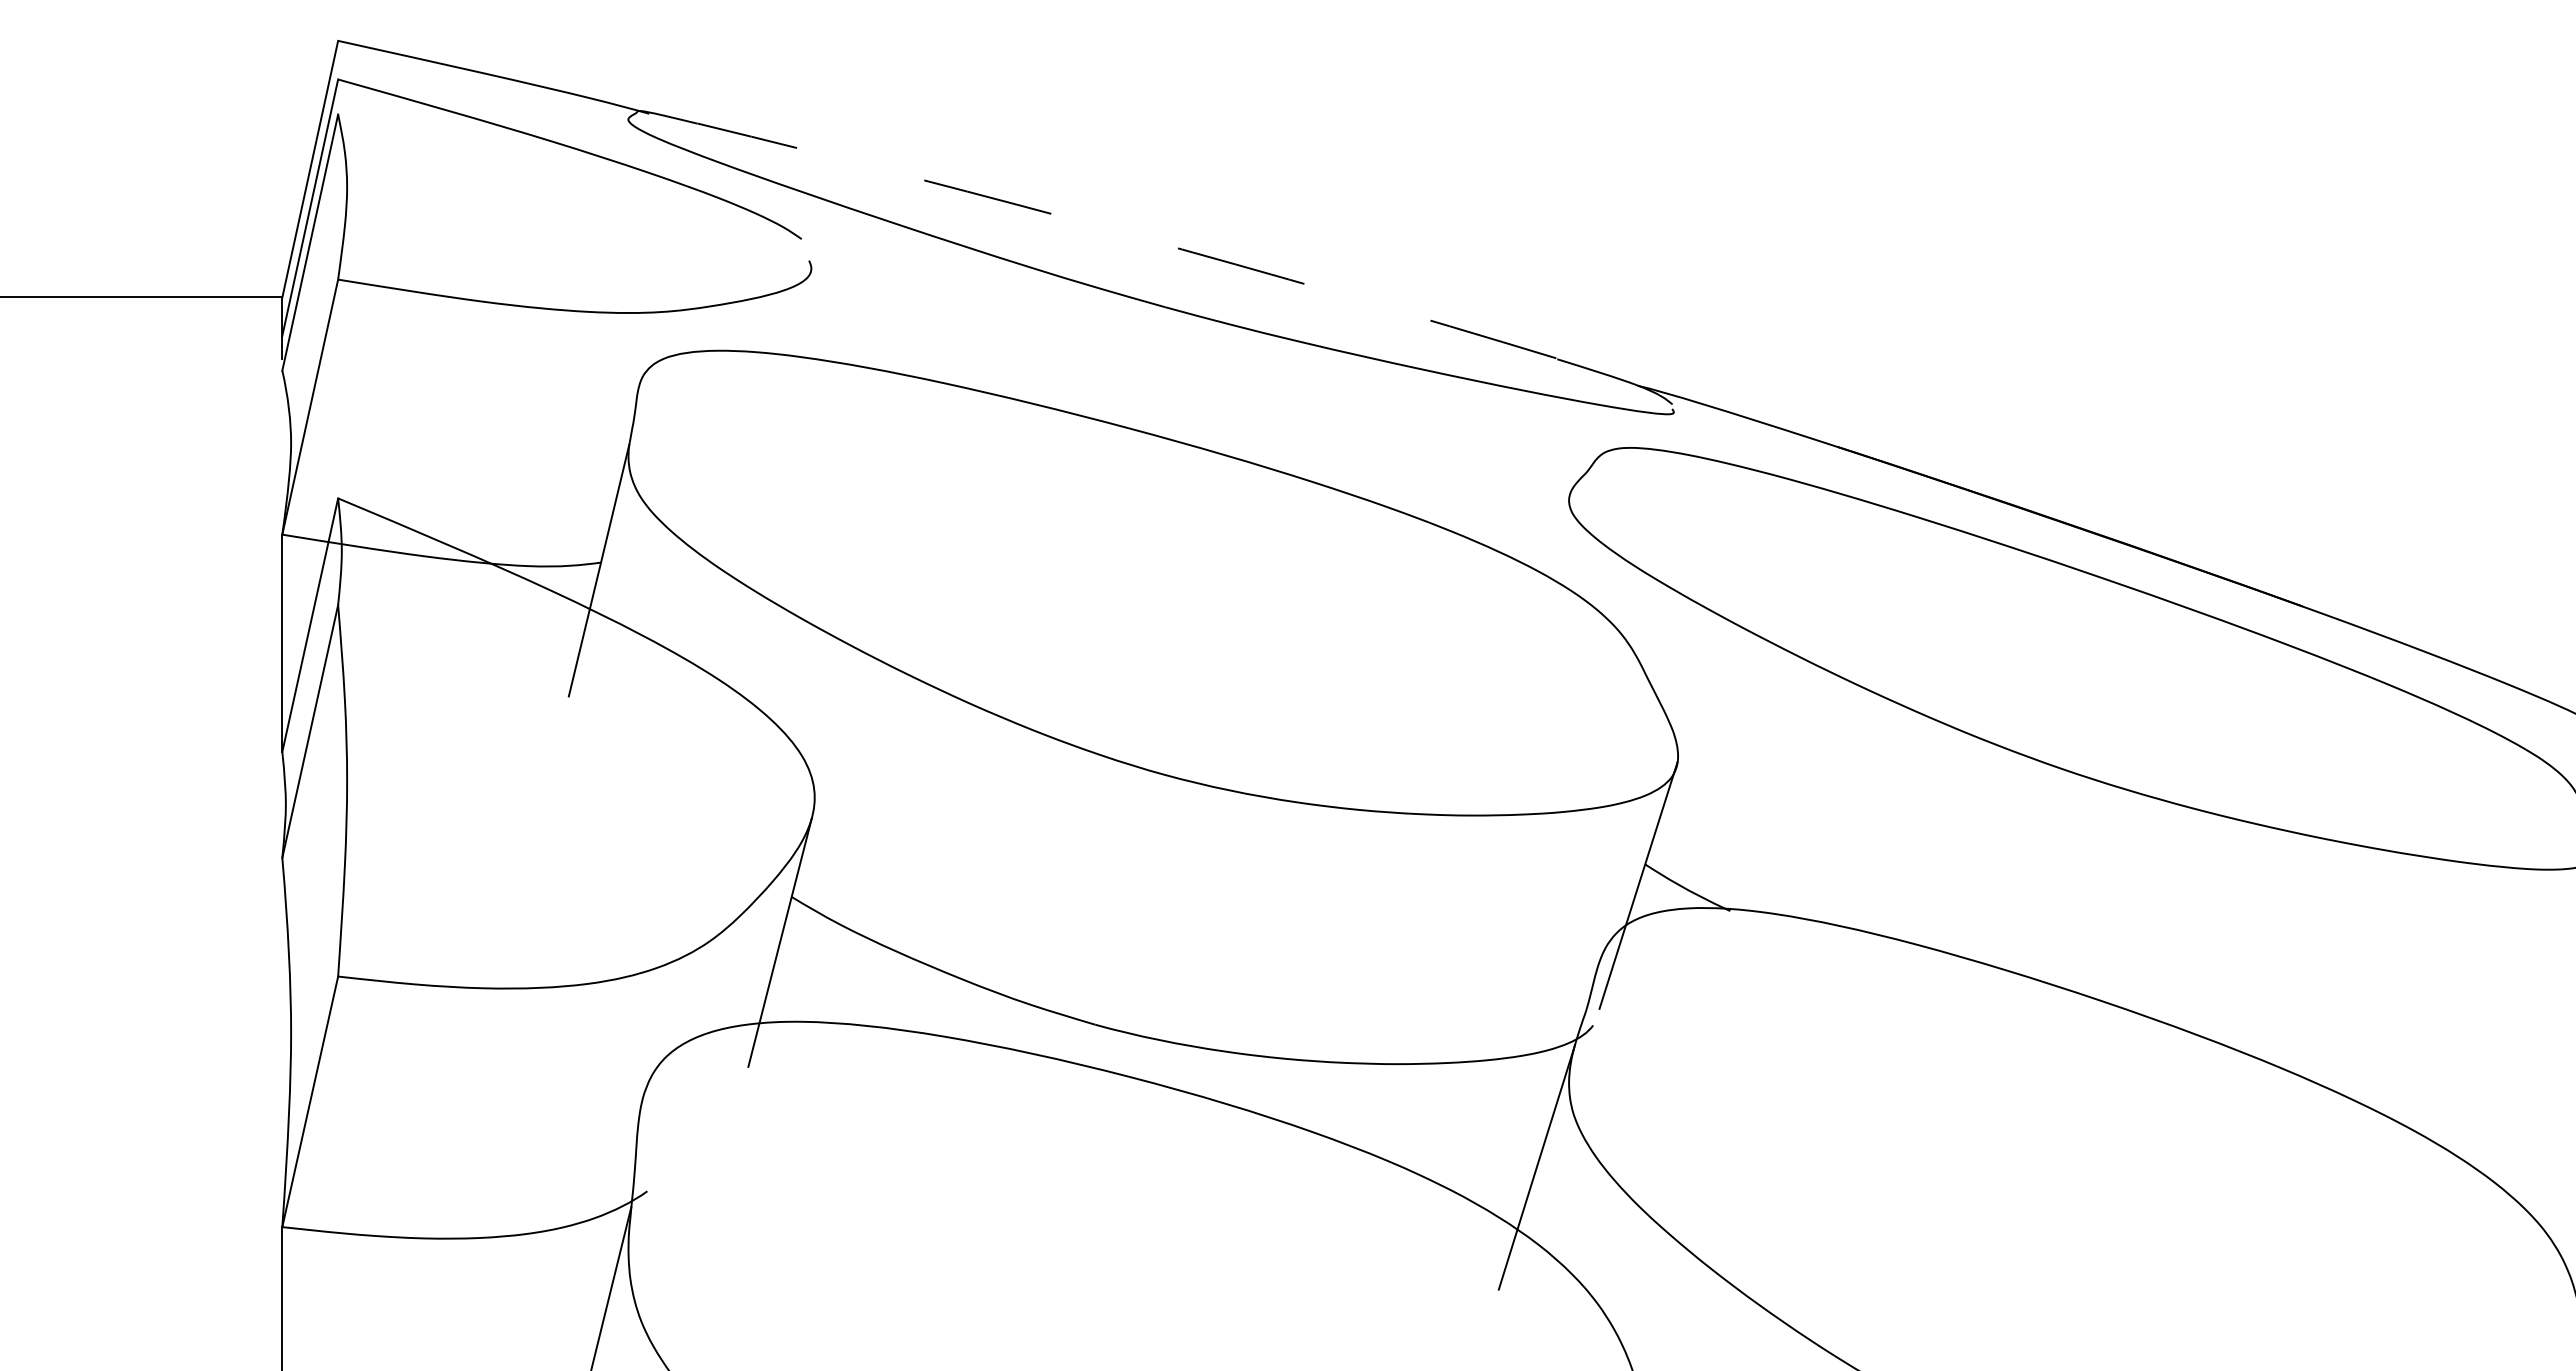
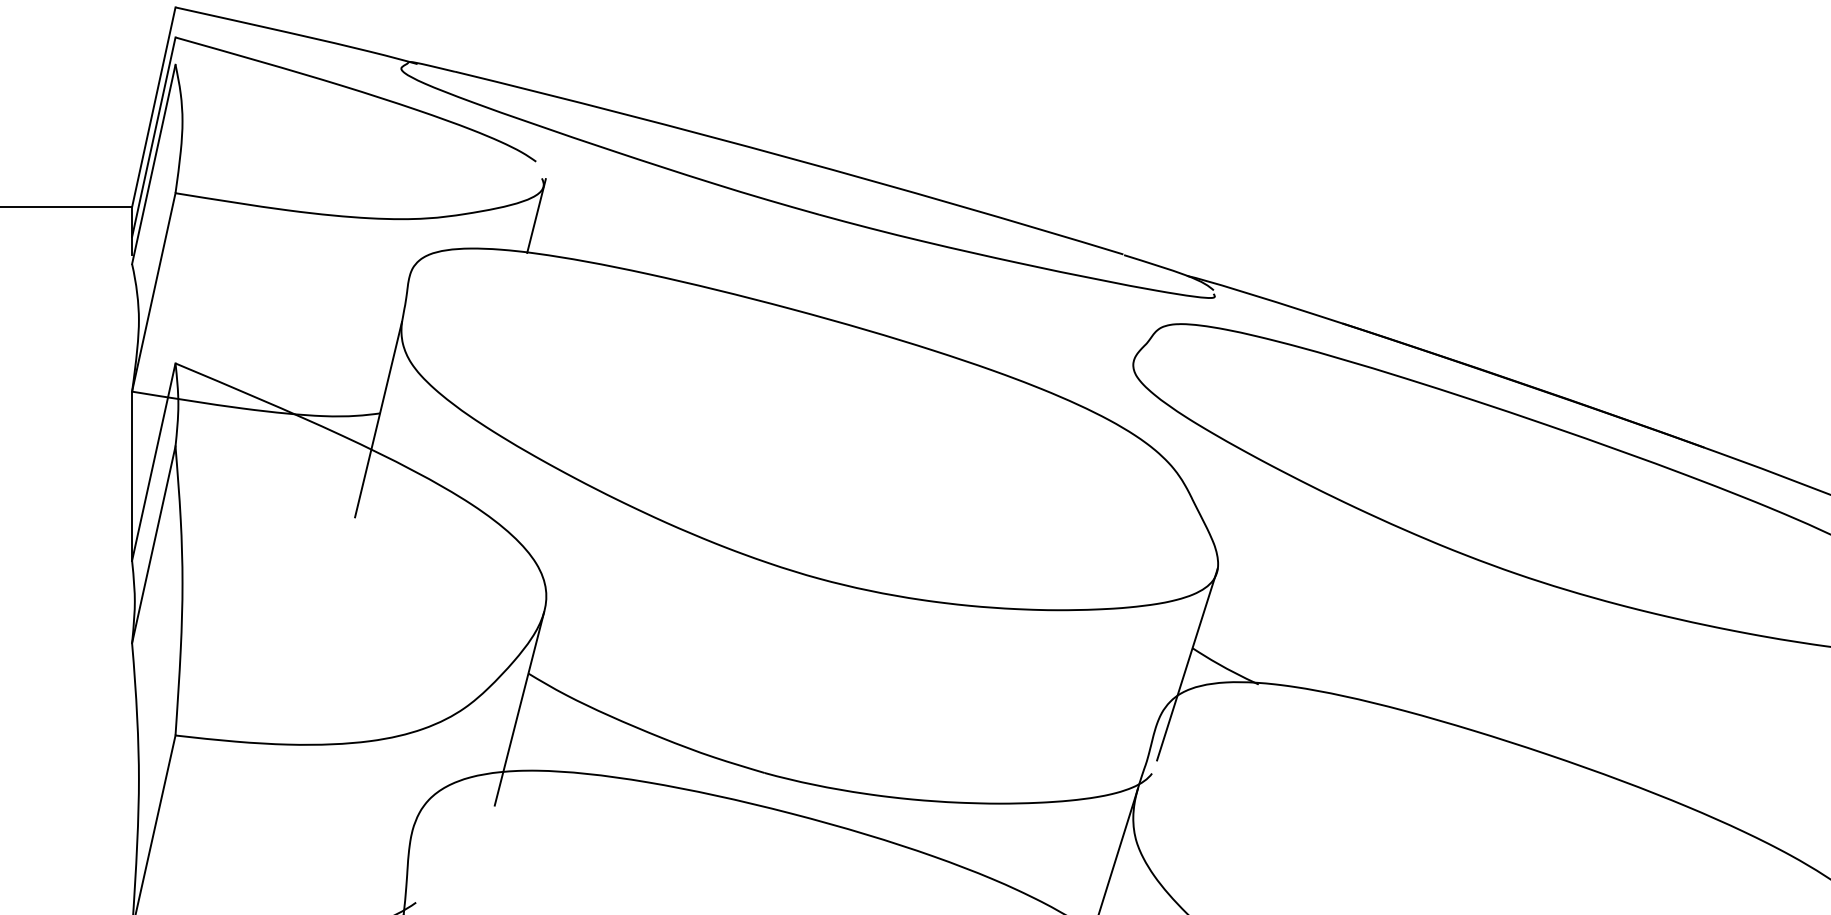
arc: (1128, 234) -> (790, 158), dashed -> solid
line: (802, 308) -> (536, 215), added

